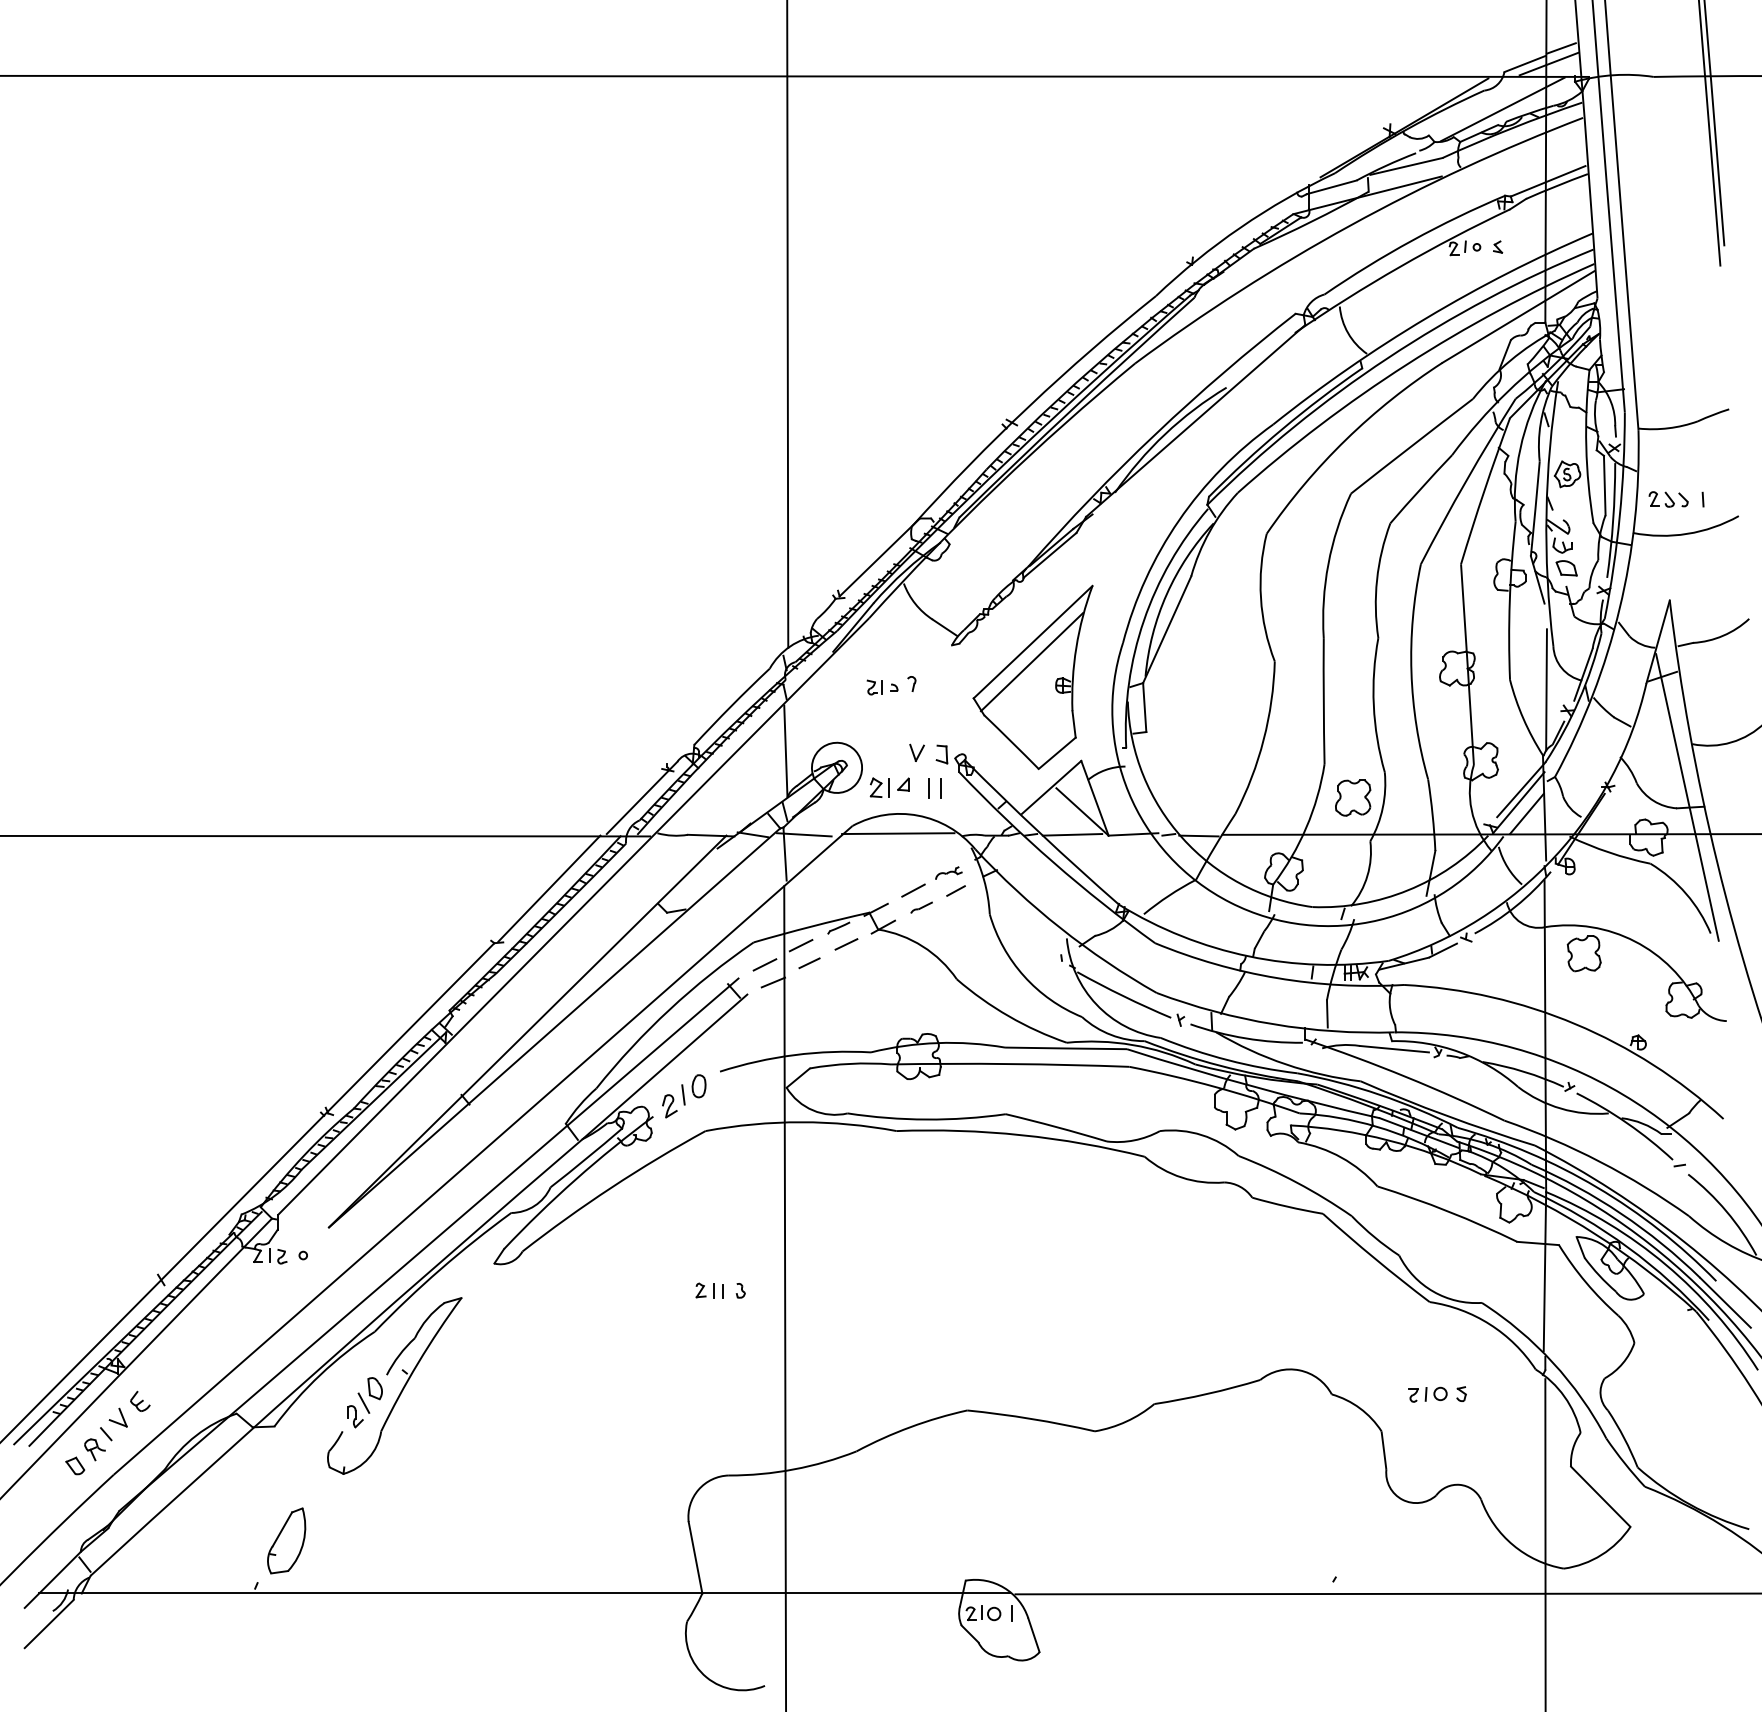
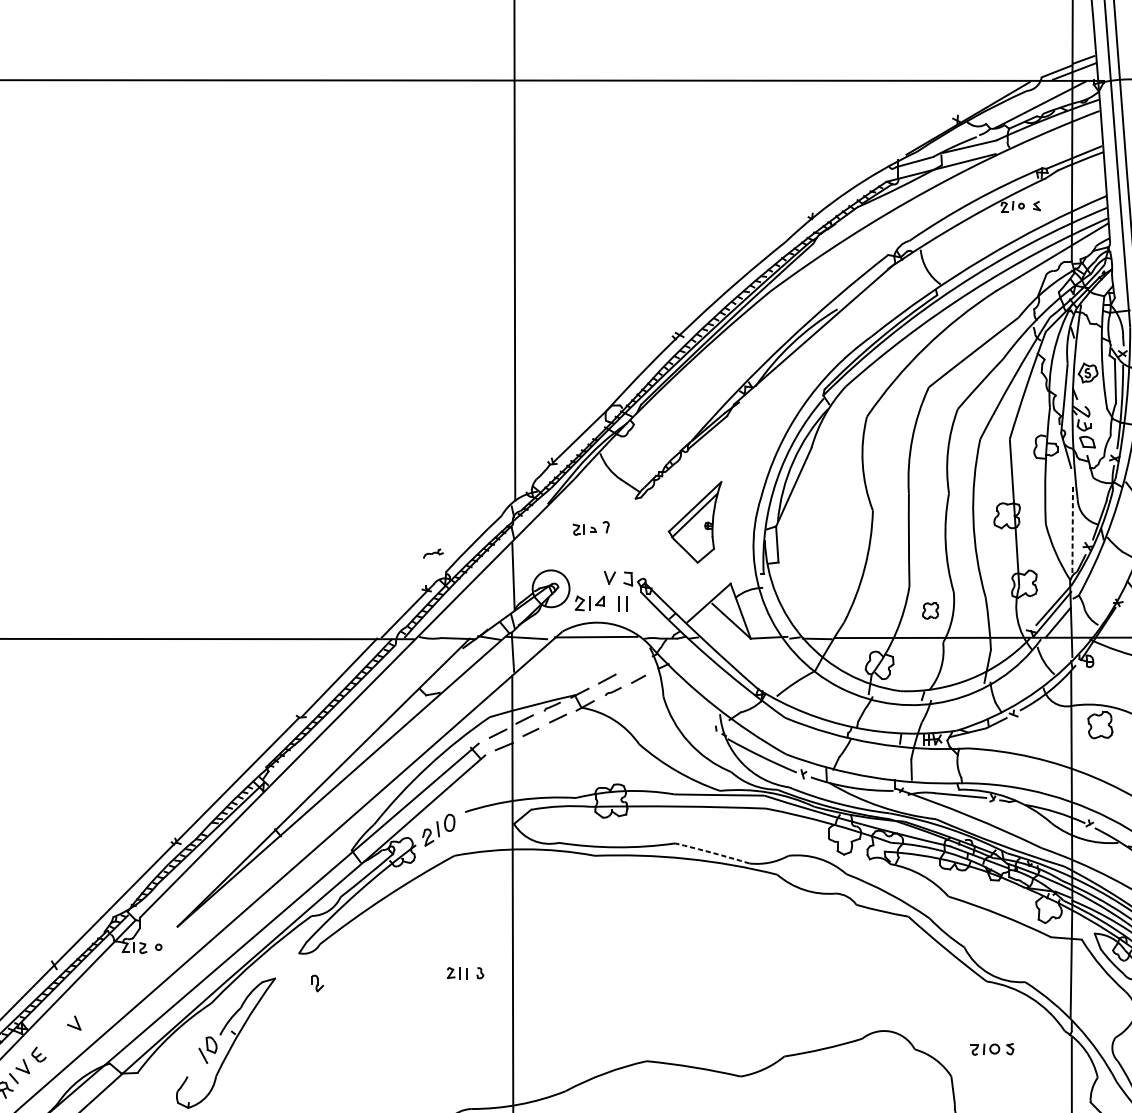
part: (1032, 677) -> (694, 522), size x0.6
line: (1546, 689) -> (1072, 531), solid -> dashed
part: (1353, 797) -> (930, 610), size x0.6
line: (1072, 834) -> (724, 637), removed
part: (948, 872) -> (433, 553), moved
arc: (1056, 1127) -> (712, 853), solid -> dashed
part: (187, 1358) -> (73, 1023), added
part: (355, 1416) -> (317, 983), moved

